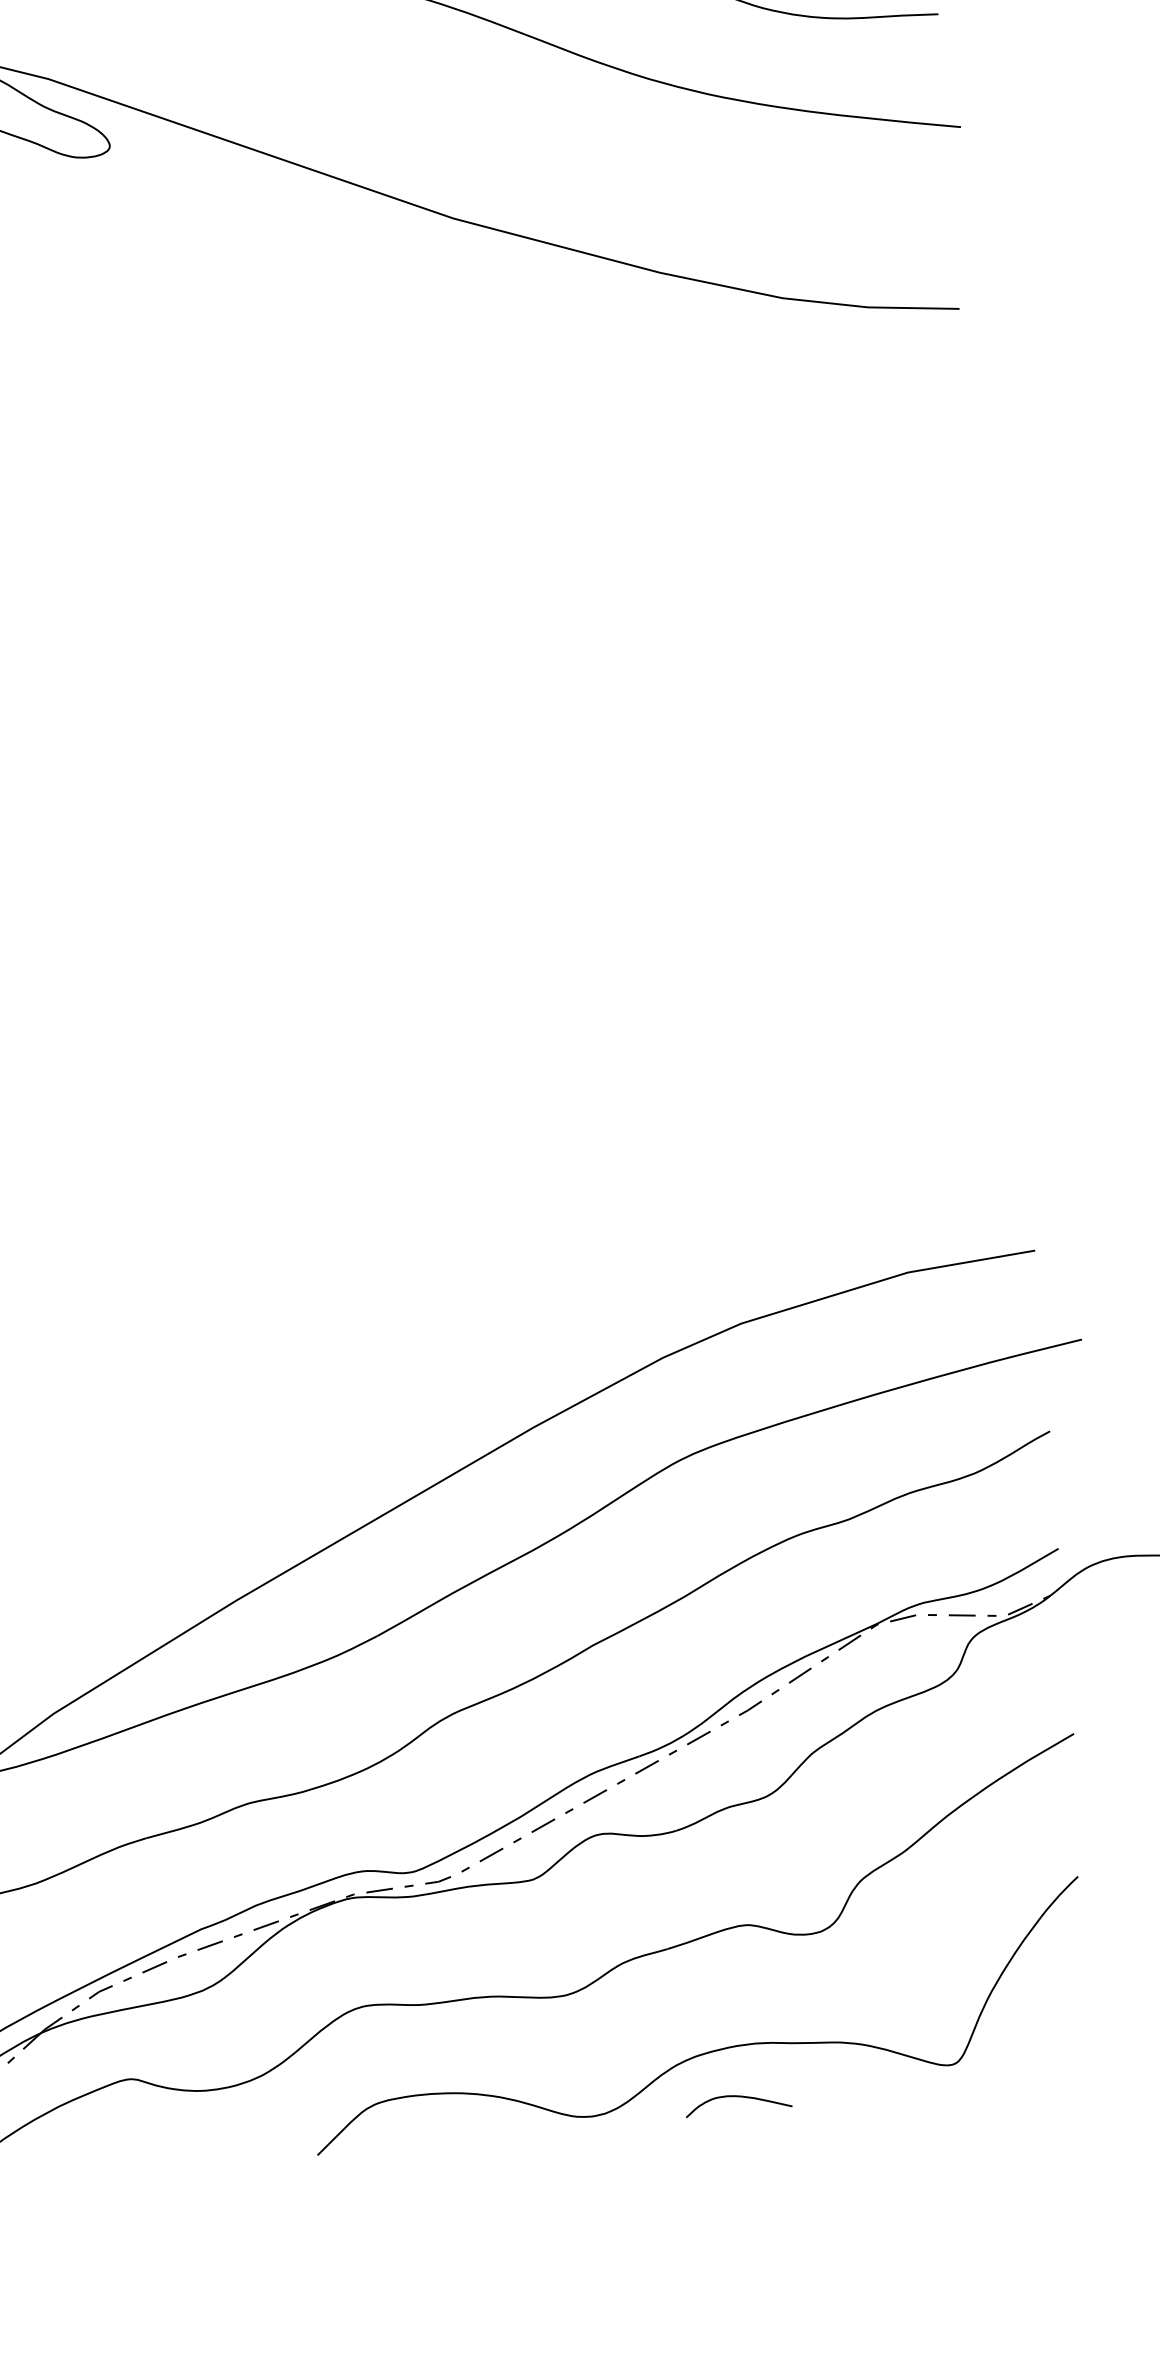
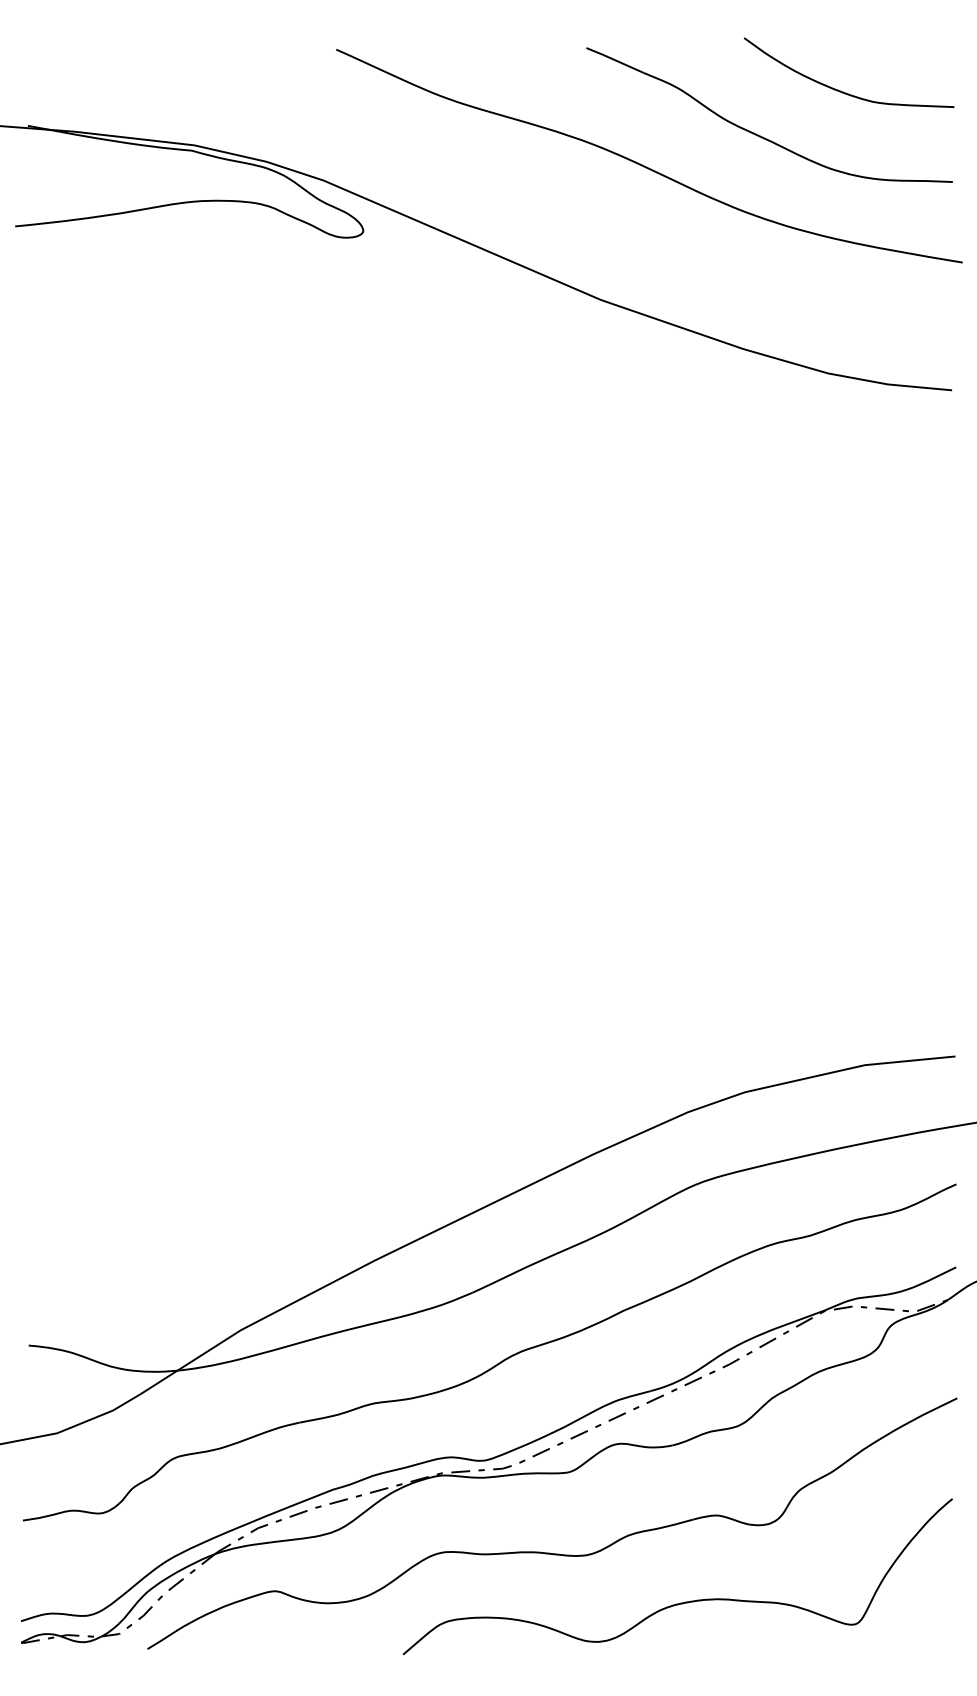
curve: (737, 2097) -> (701, 1636), removed

